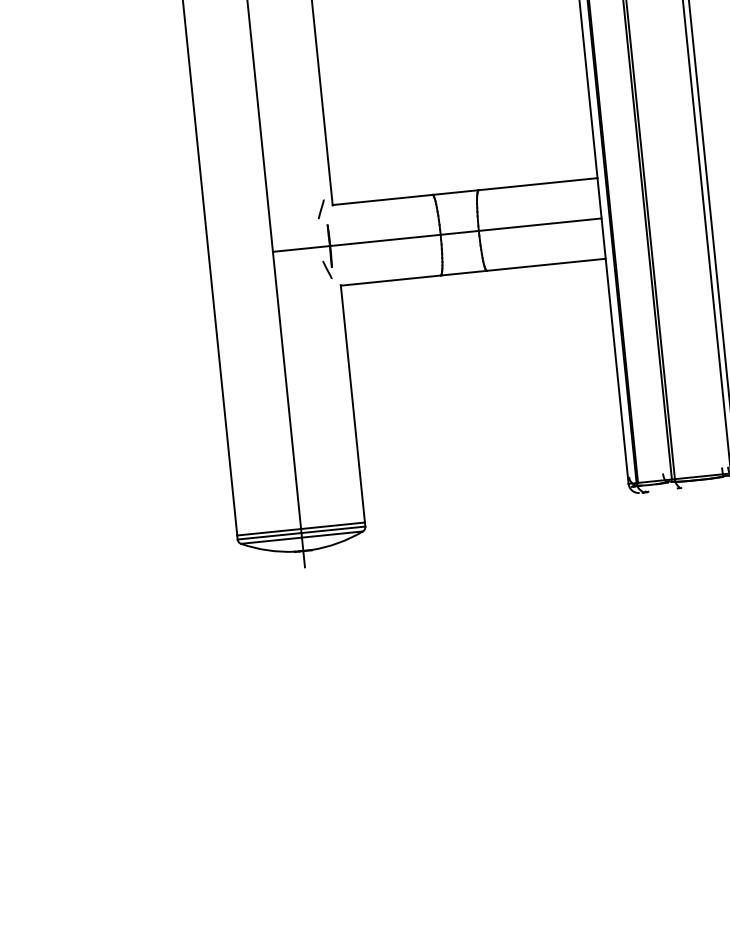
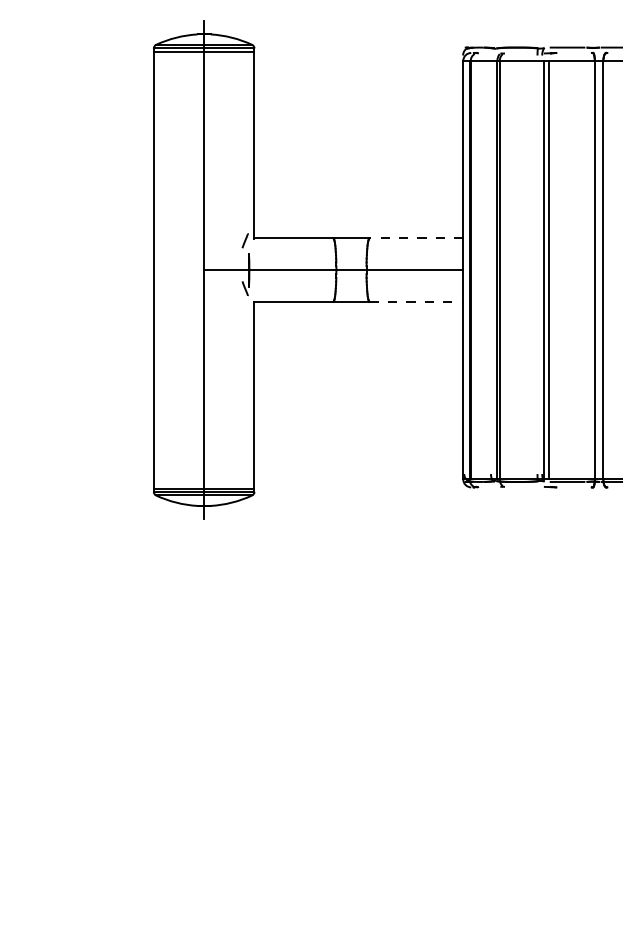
line: (538, 184) -> (416, 238), solid -> dashed
line: (546, 264) -> (416, 301), solid -> dashed

